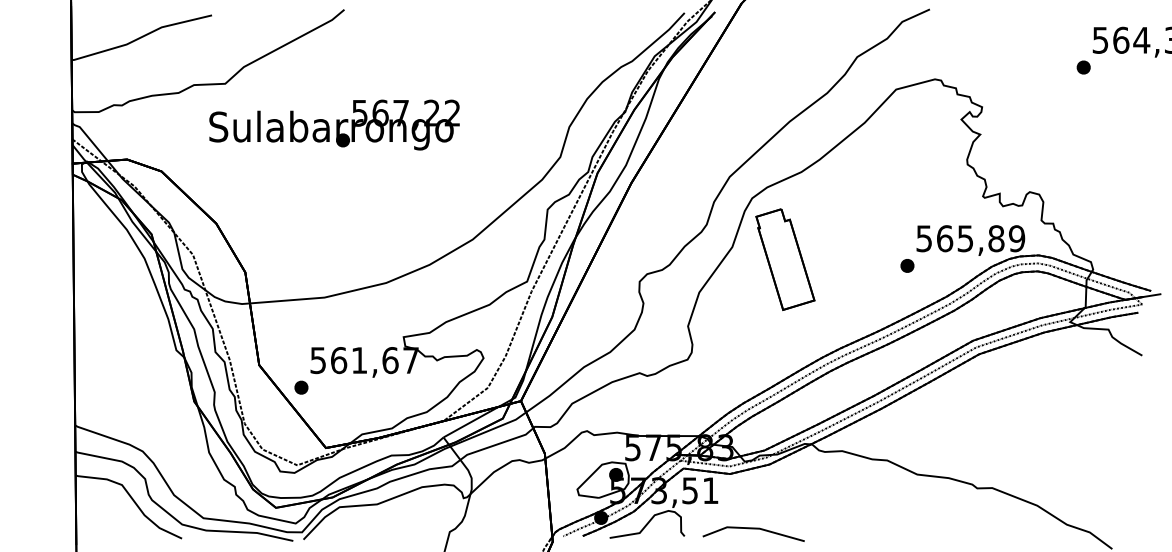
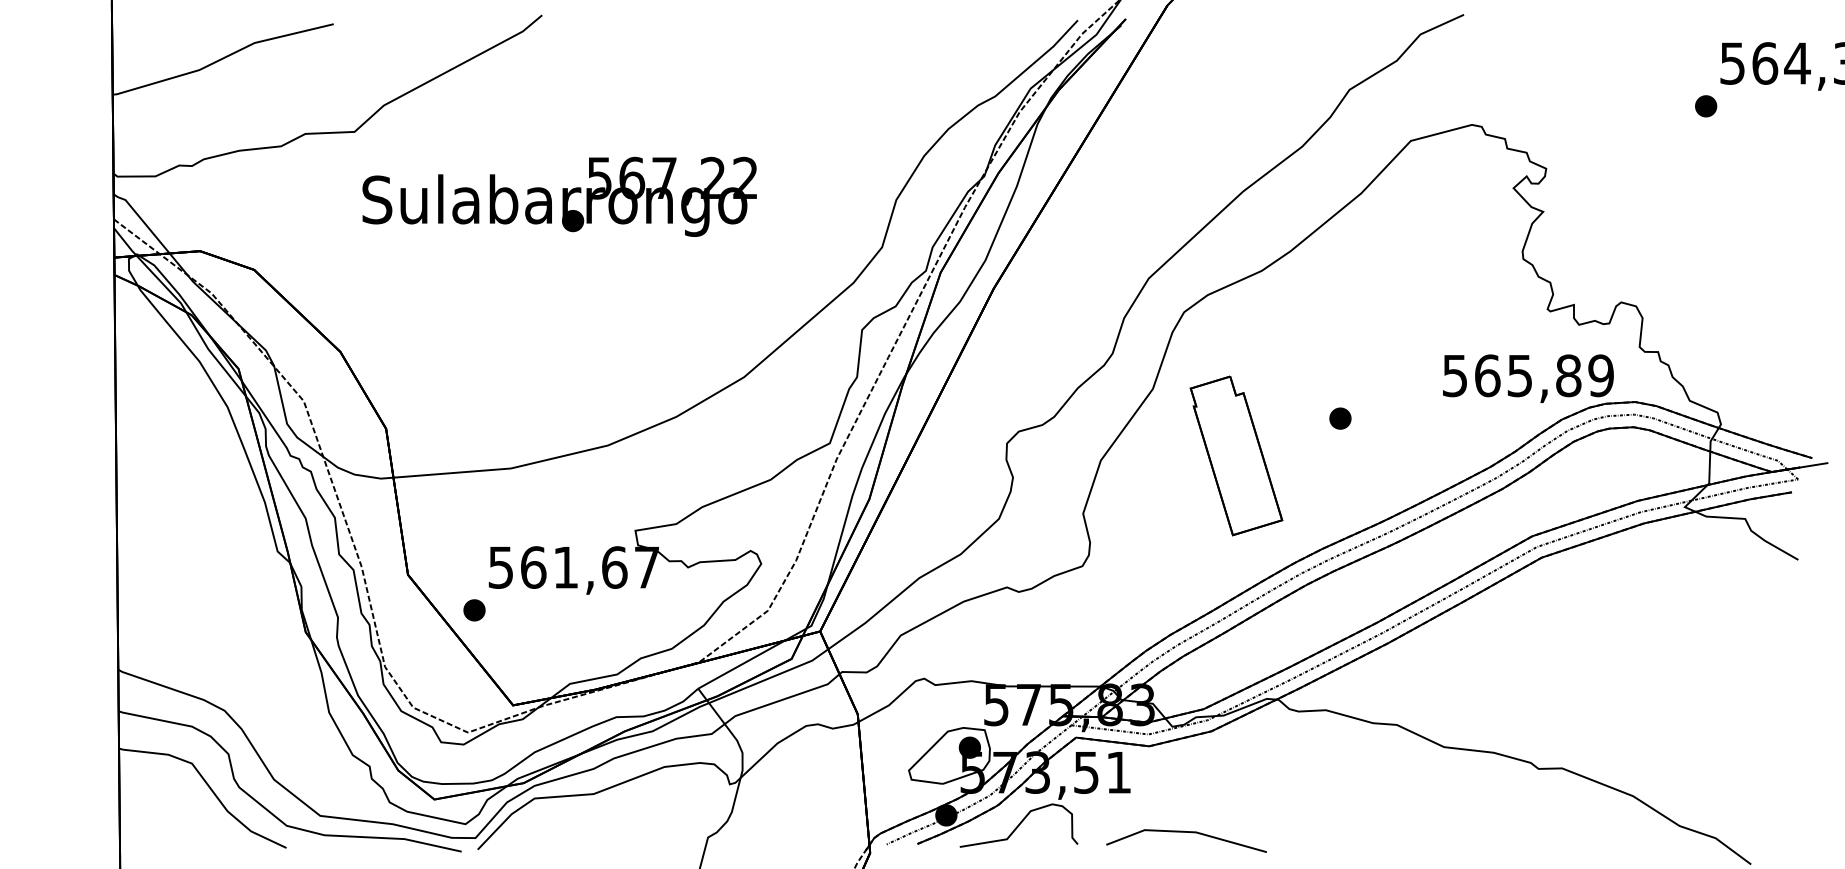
text: (334, 124) -> (559, 195), moved
part: (785, 259) -> (1236, 455), moved
part: (907, 265) -> (1340, 417), moved

